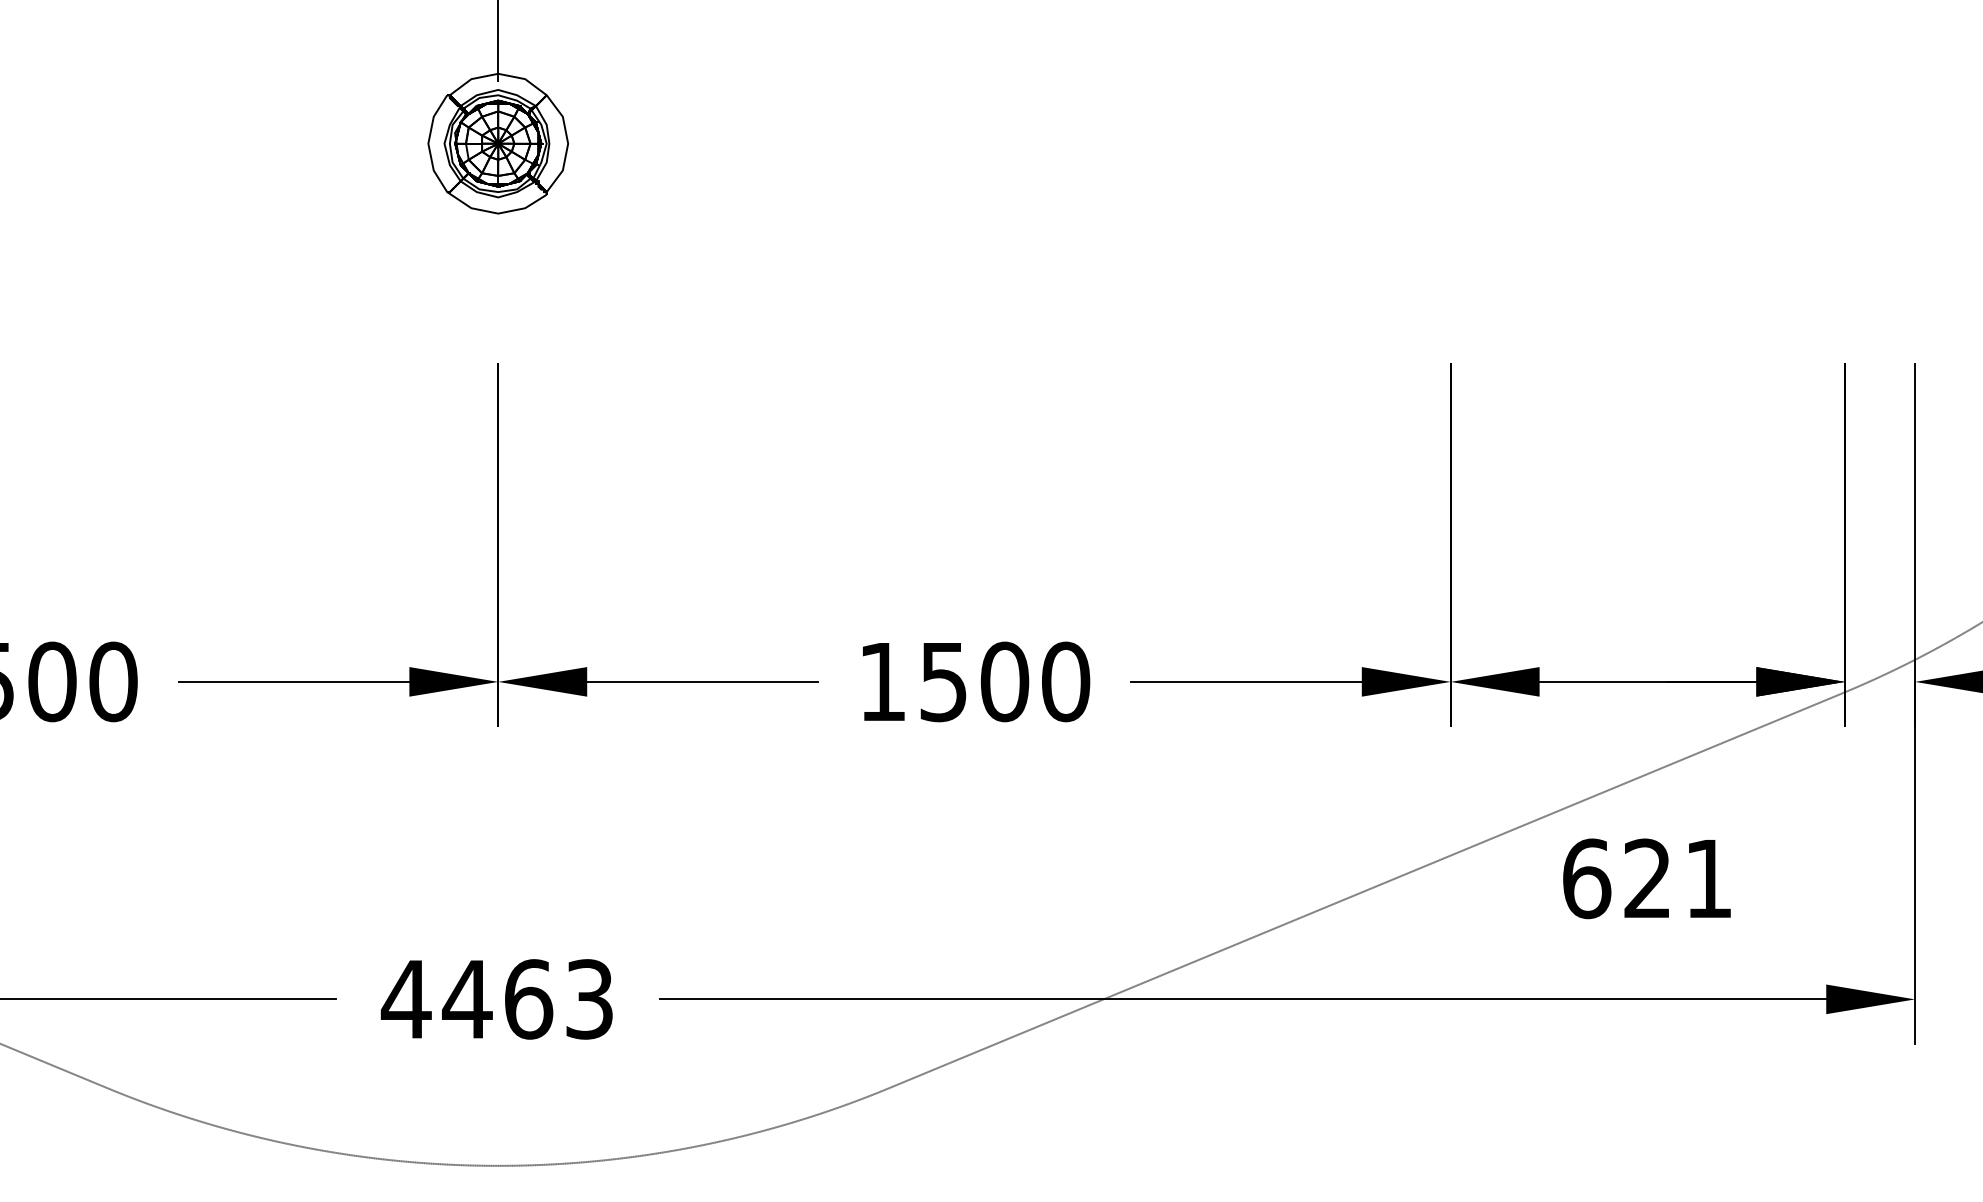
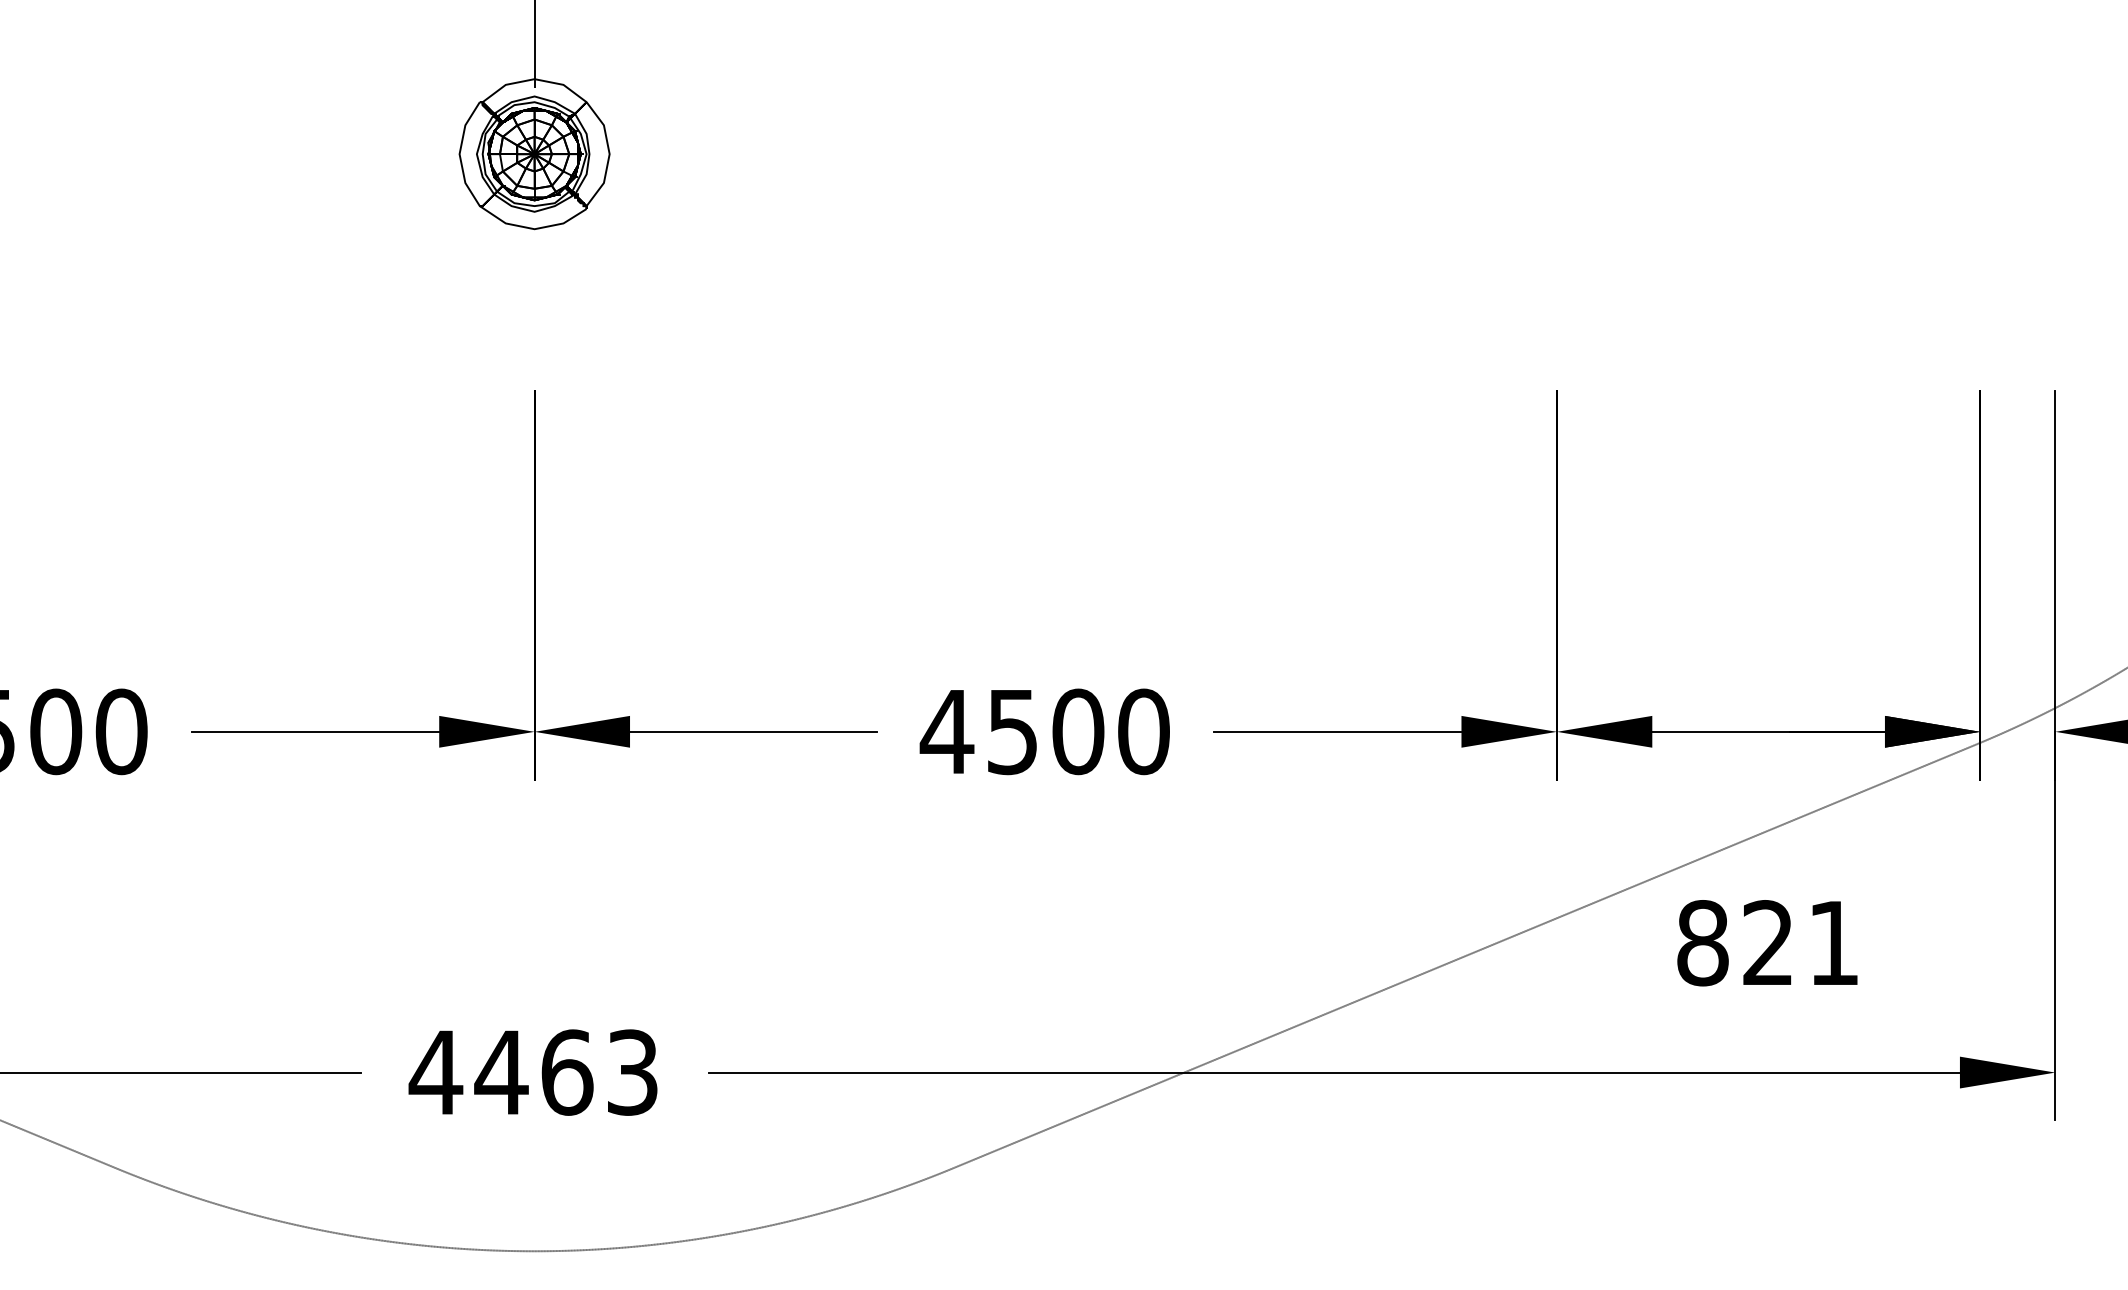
text: (882, 681) -> (946, 731), 1500 -> 4500
text: (1587, 879) -> (1703, 943), 621 -> 821

